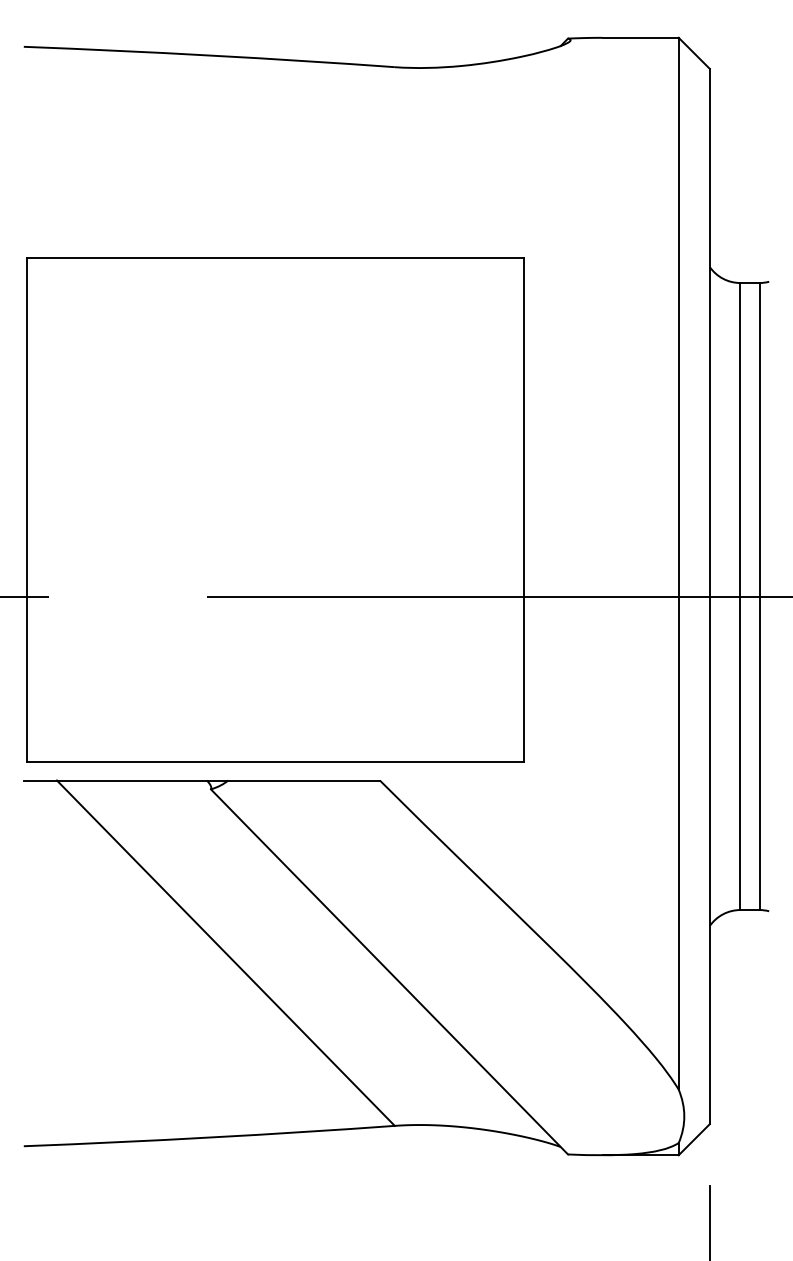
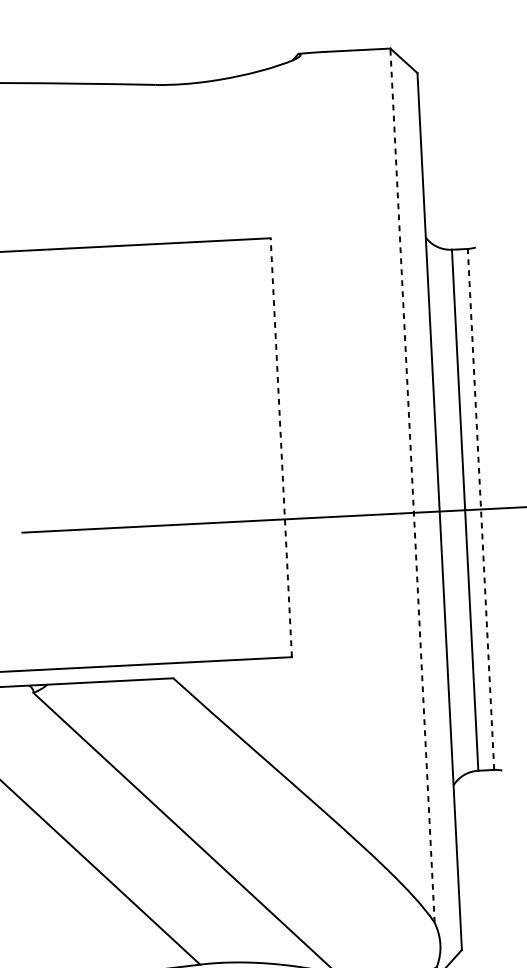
line: (523, 509) -> (281, 447), solid -> dashed
line: (678, 563) -> (412, 485), solid -> dashed
line: (759, 596) -> (481, 509), solid -> dashed

